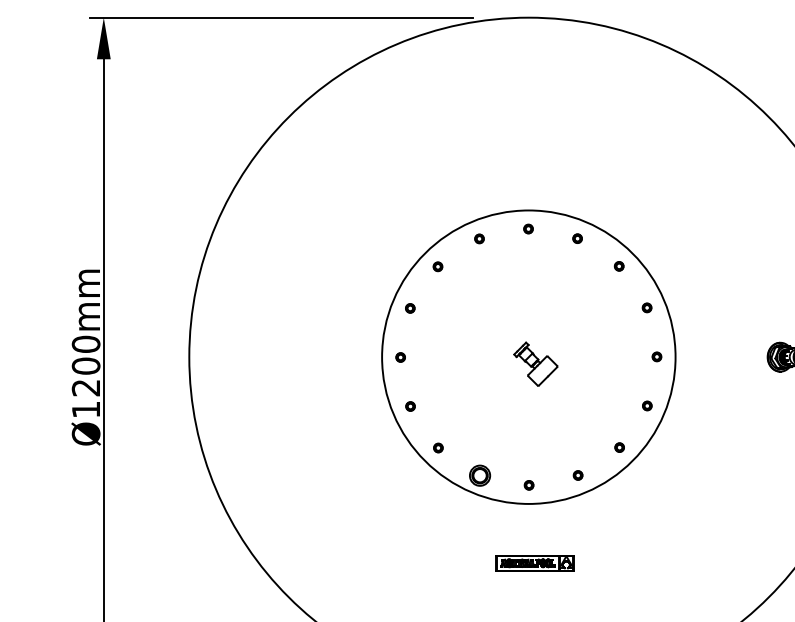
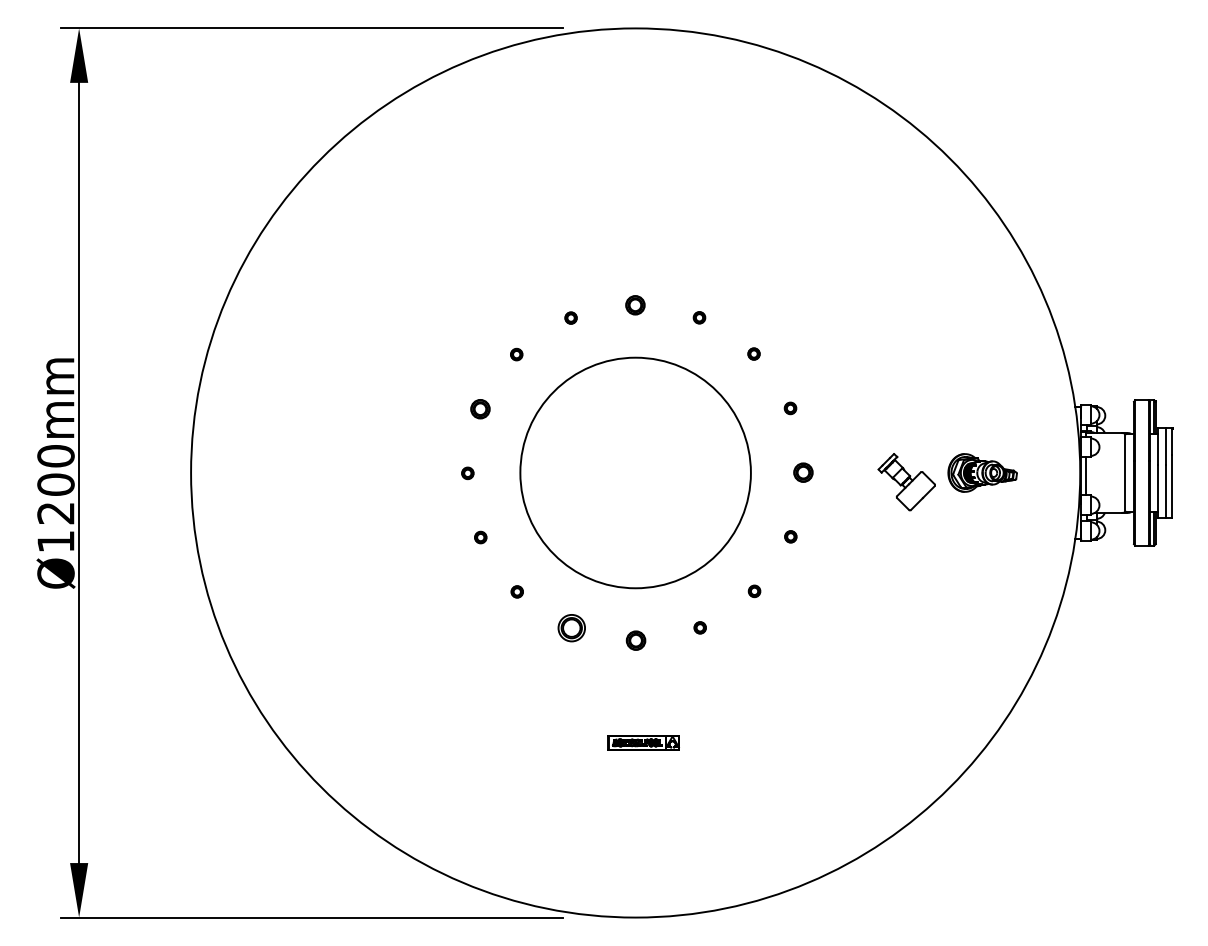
part: (527, 228) -> (634, 304), size x1.6
part: (410, 307) -> (480, 408), size x1.6
circle: (528, 356) -> (635, 472), size x0.6
part: (657, 356) -> (803, 472), size x1.6
part: (535, 364) -> (906, 482), moved
part: (528, 485) -> (635, 640), size x1.6
part: (534, 563) -> (643, 742), size x0.7

